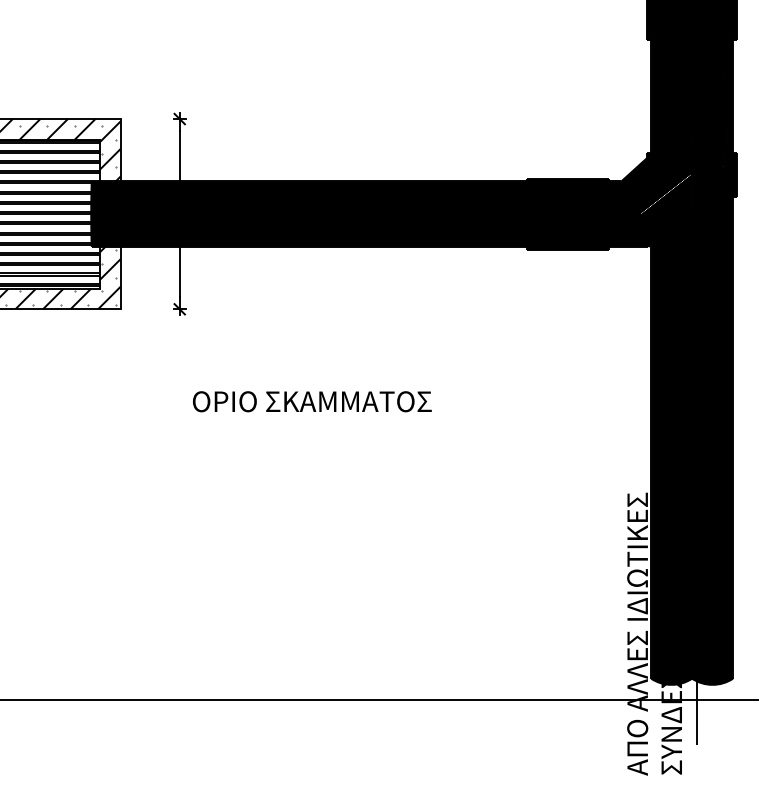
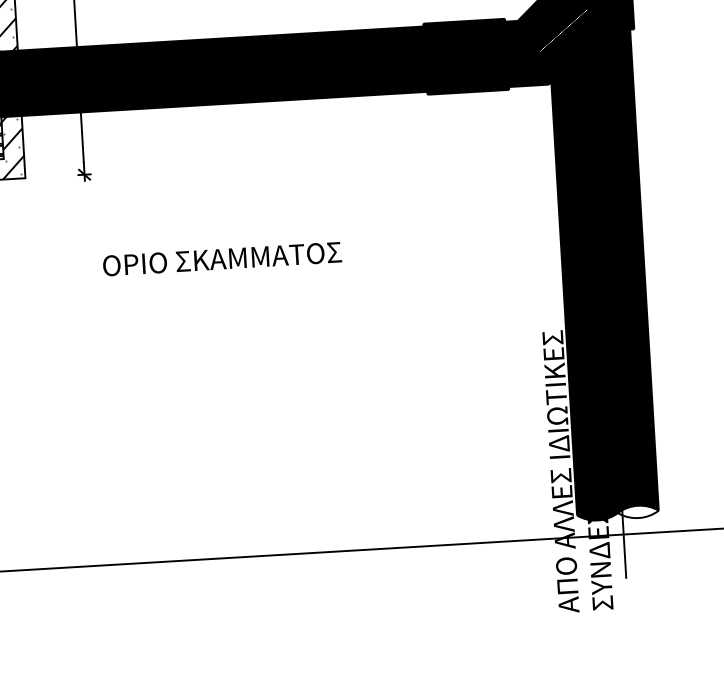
fill: (712, 678) -> (638, 511), removed

